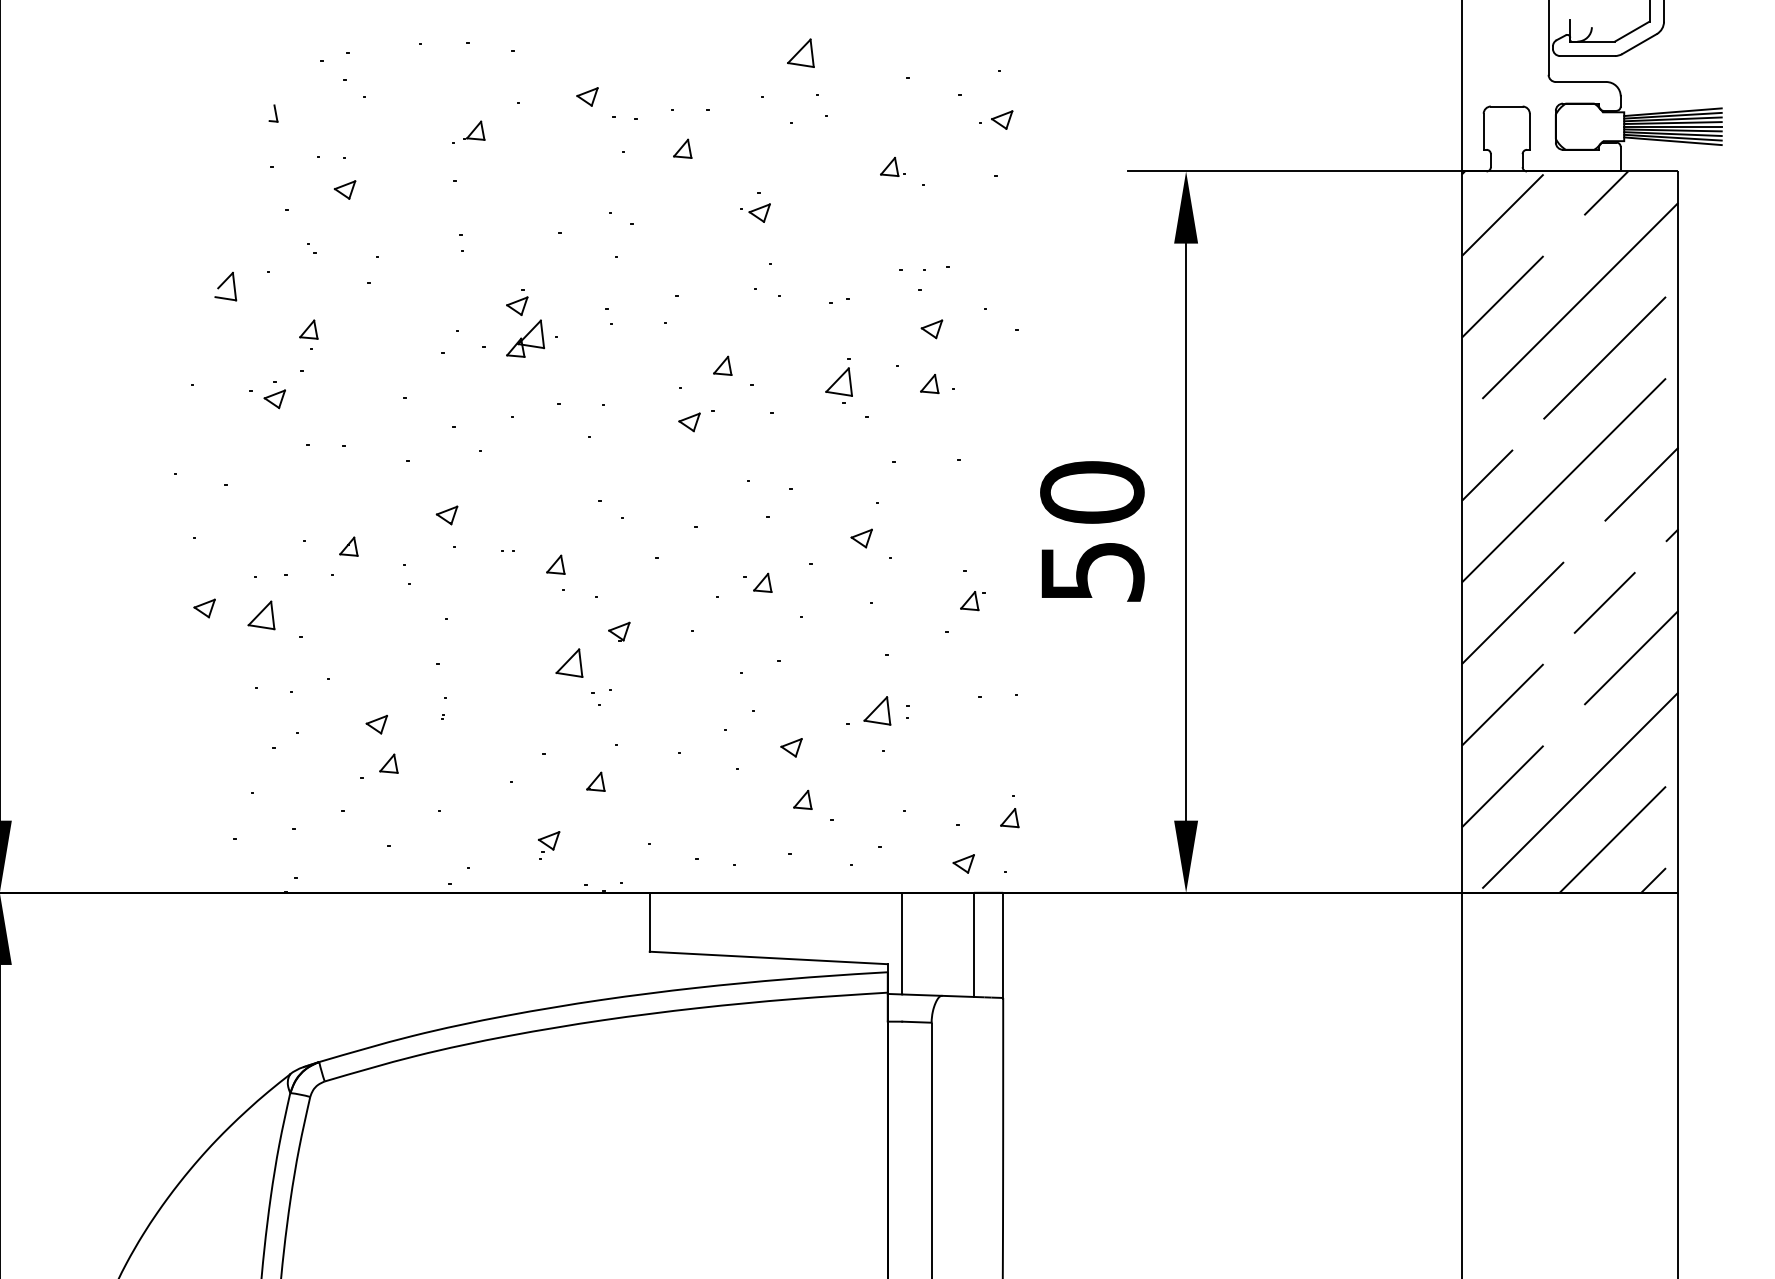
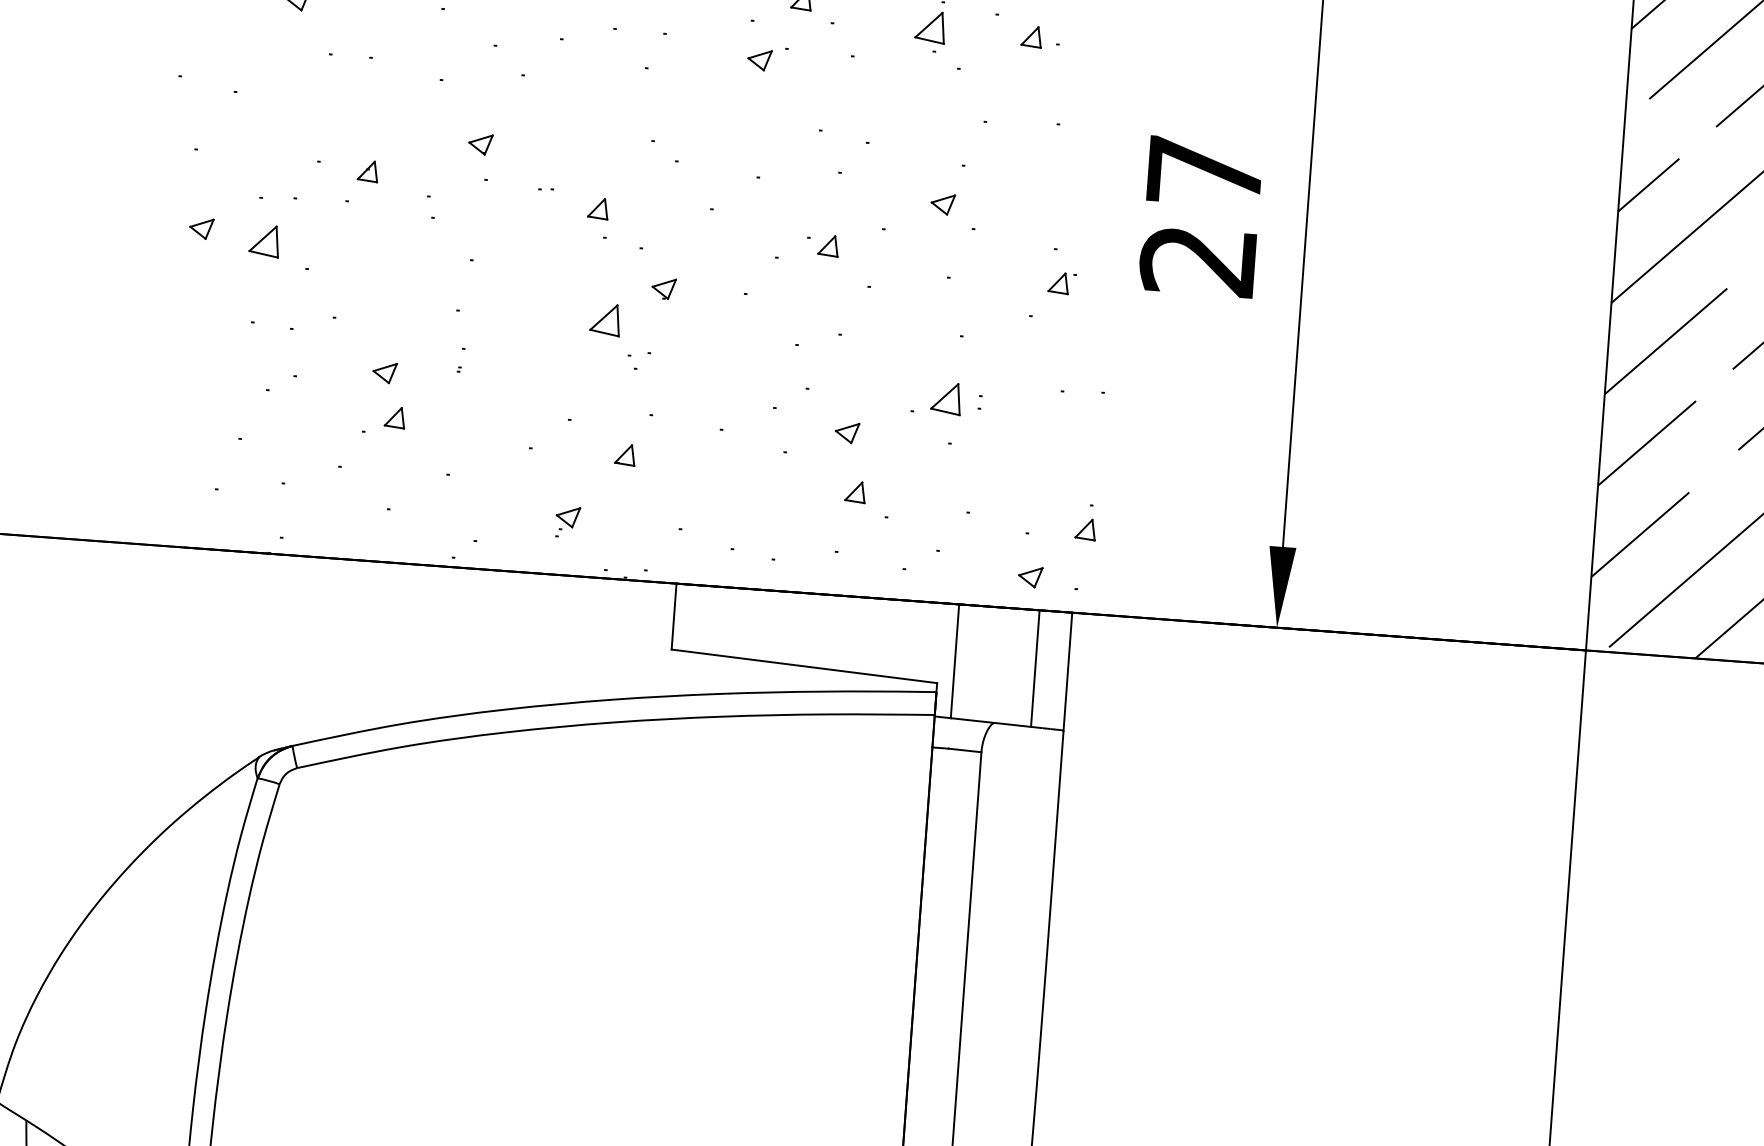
text: (1092, 531) -> (1201, 215), 50 -> 27

